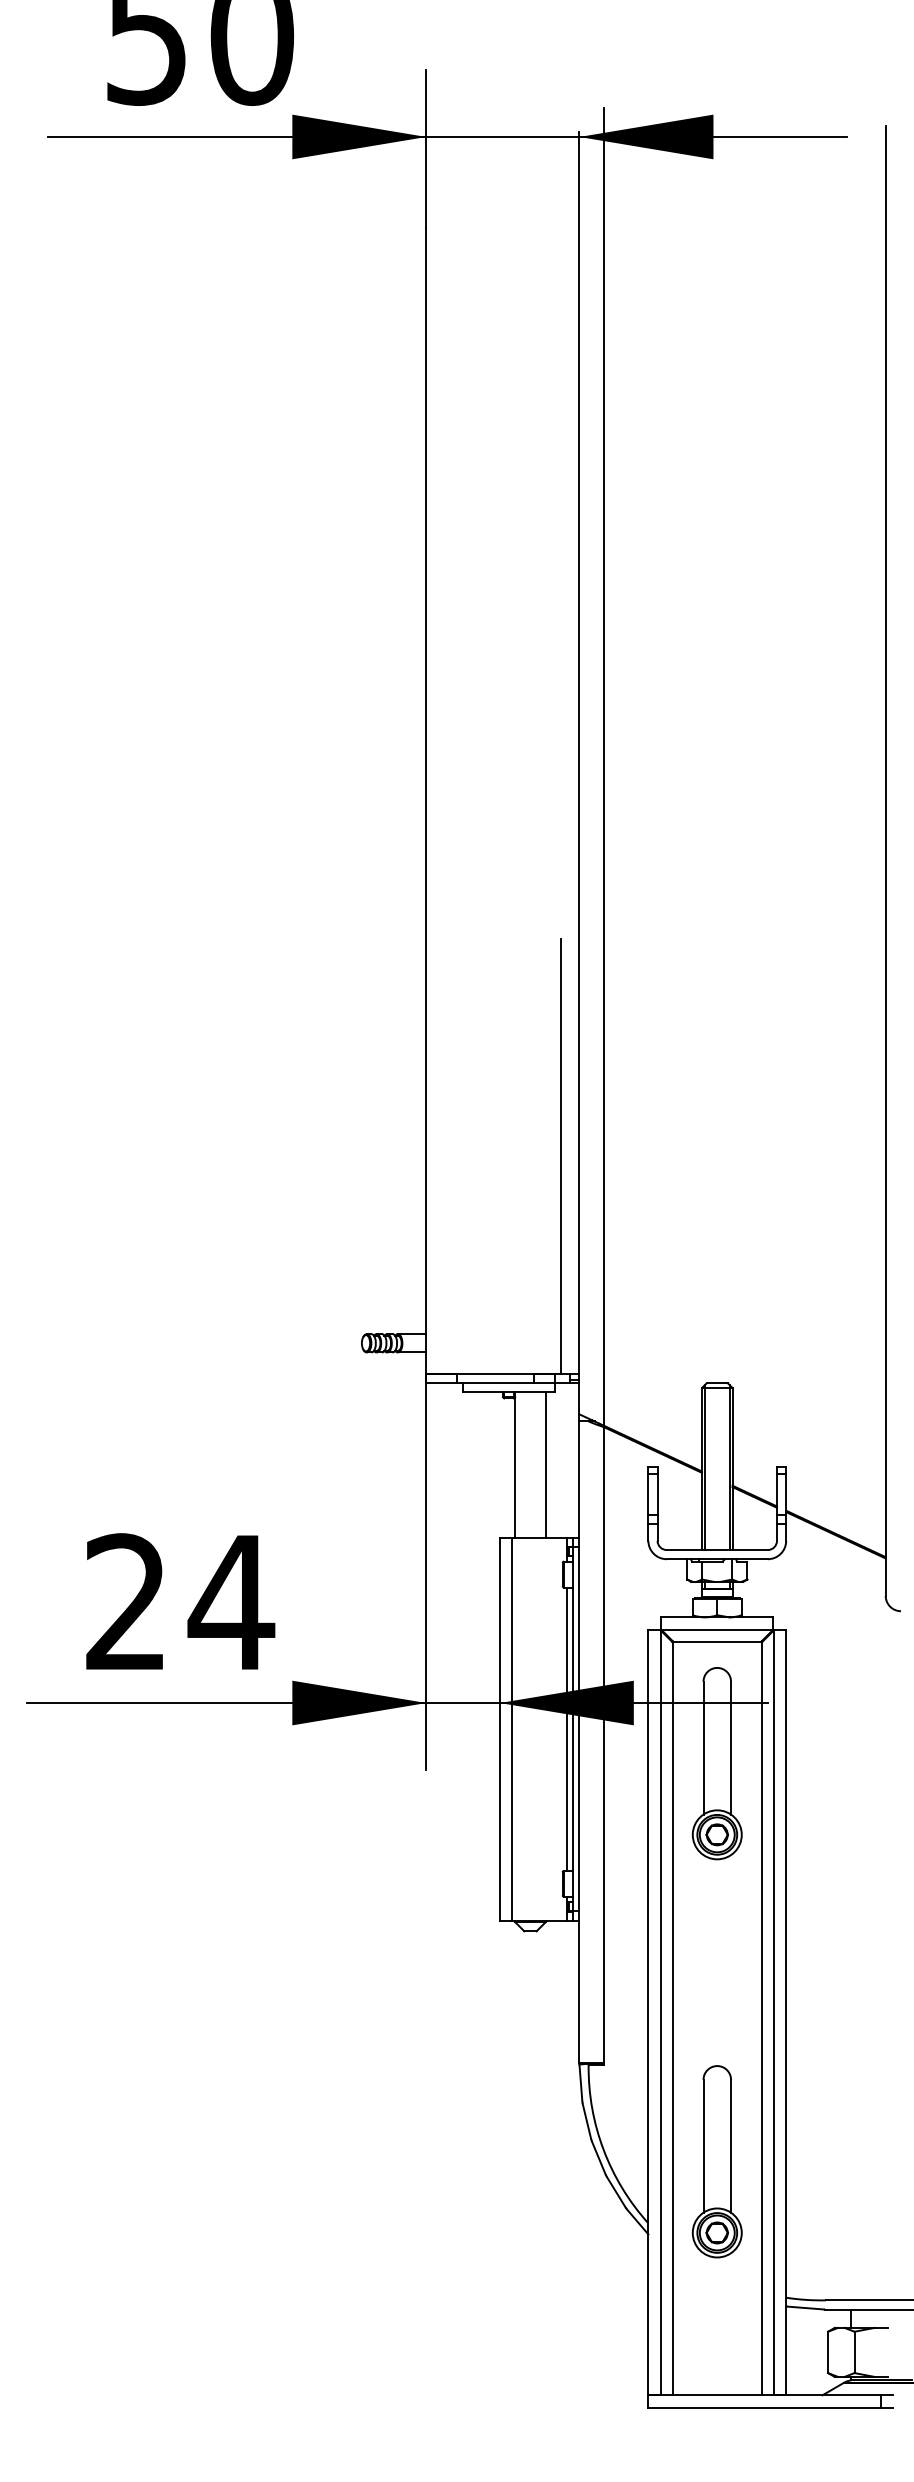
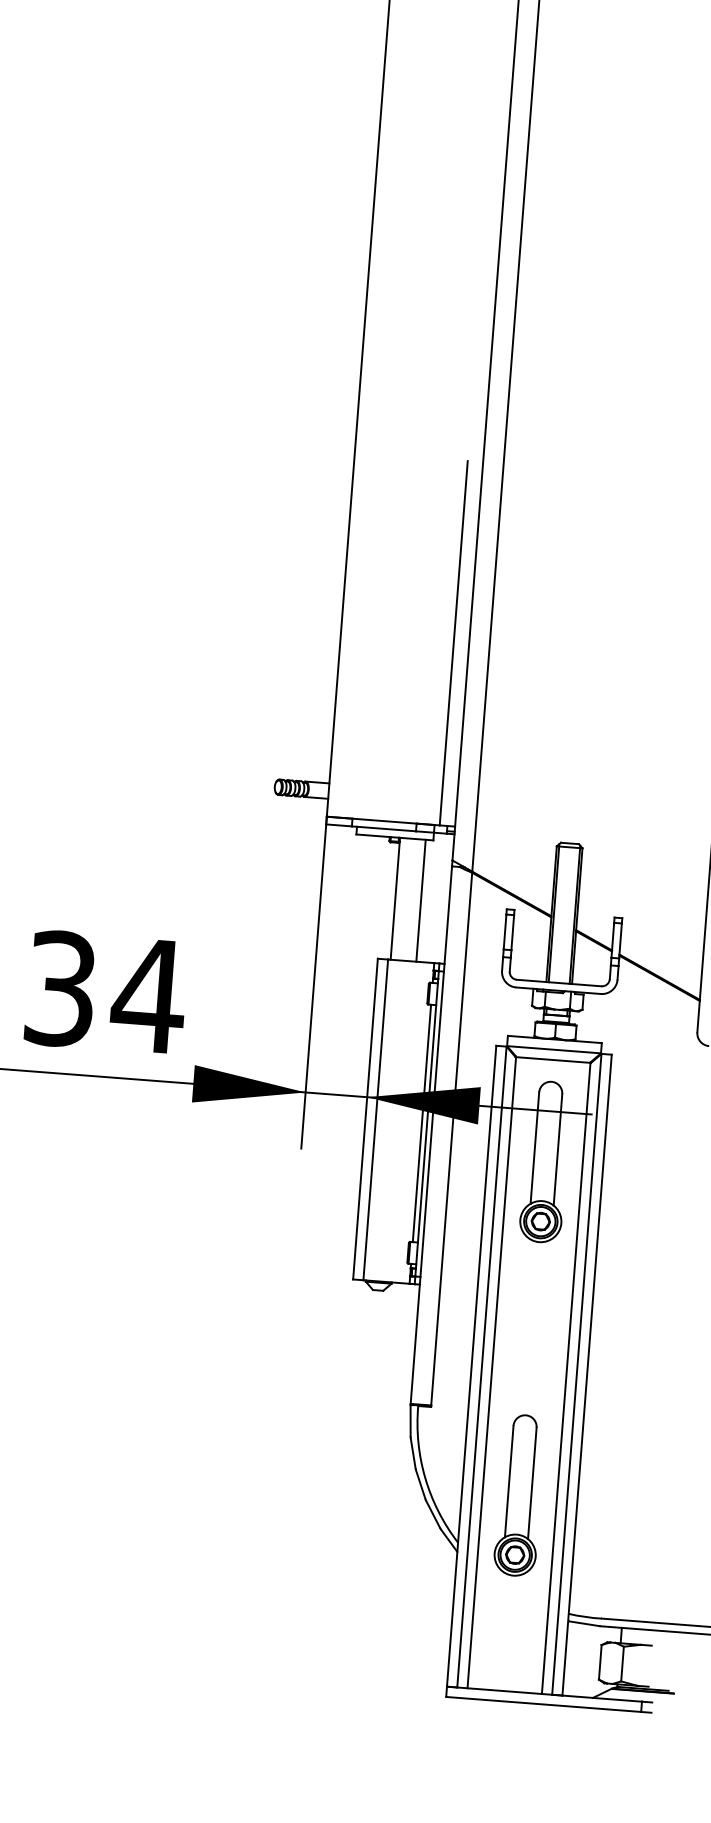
text: (126, 1602) -> (60, 988), 24 -> 34

